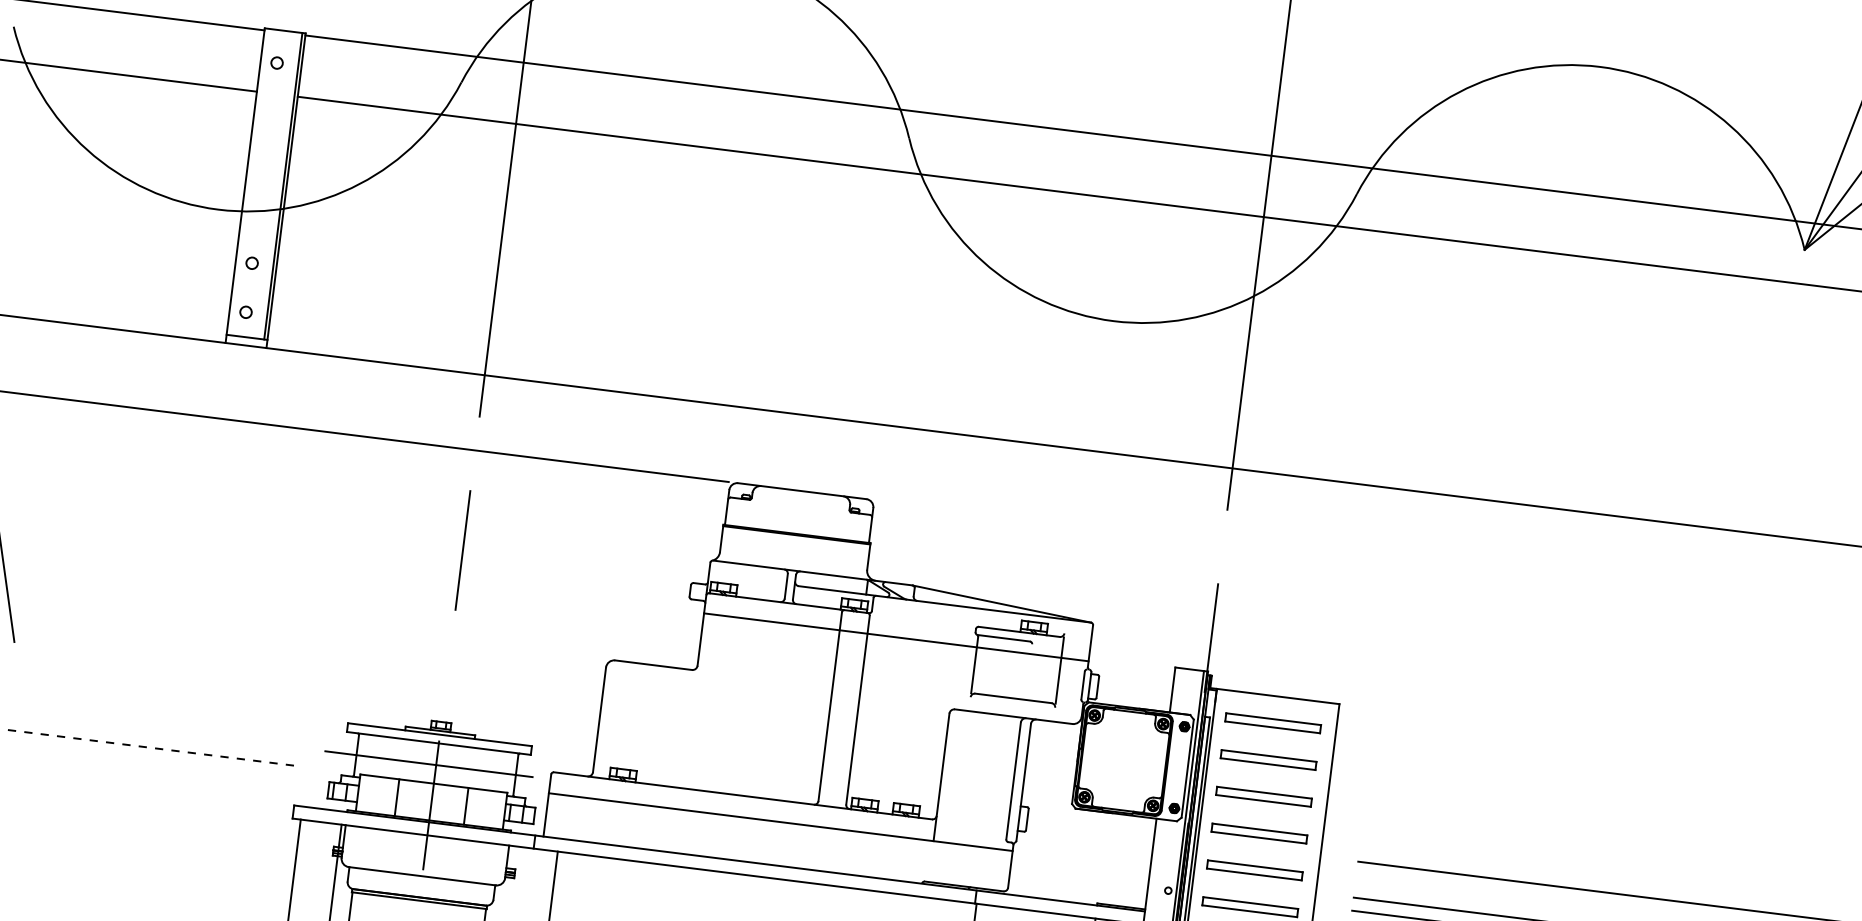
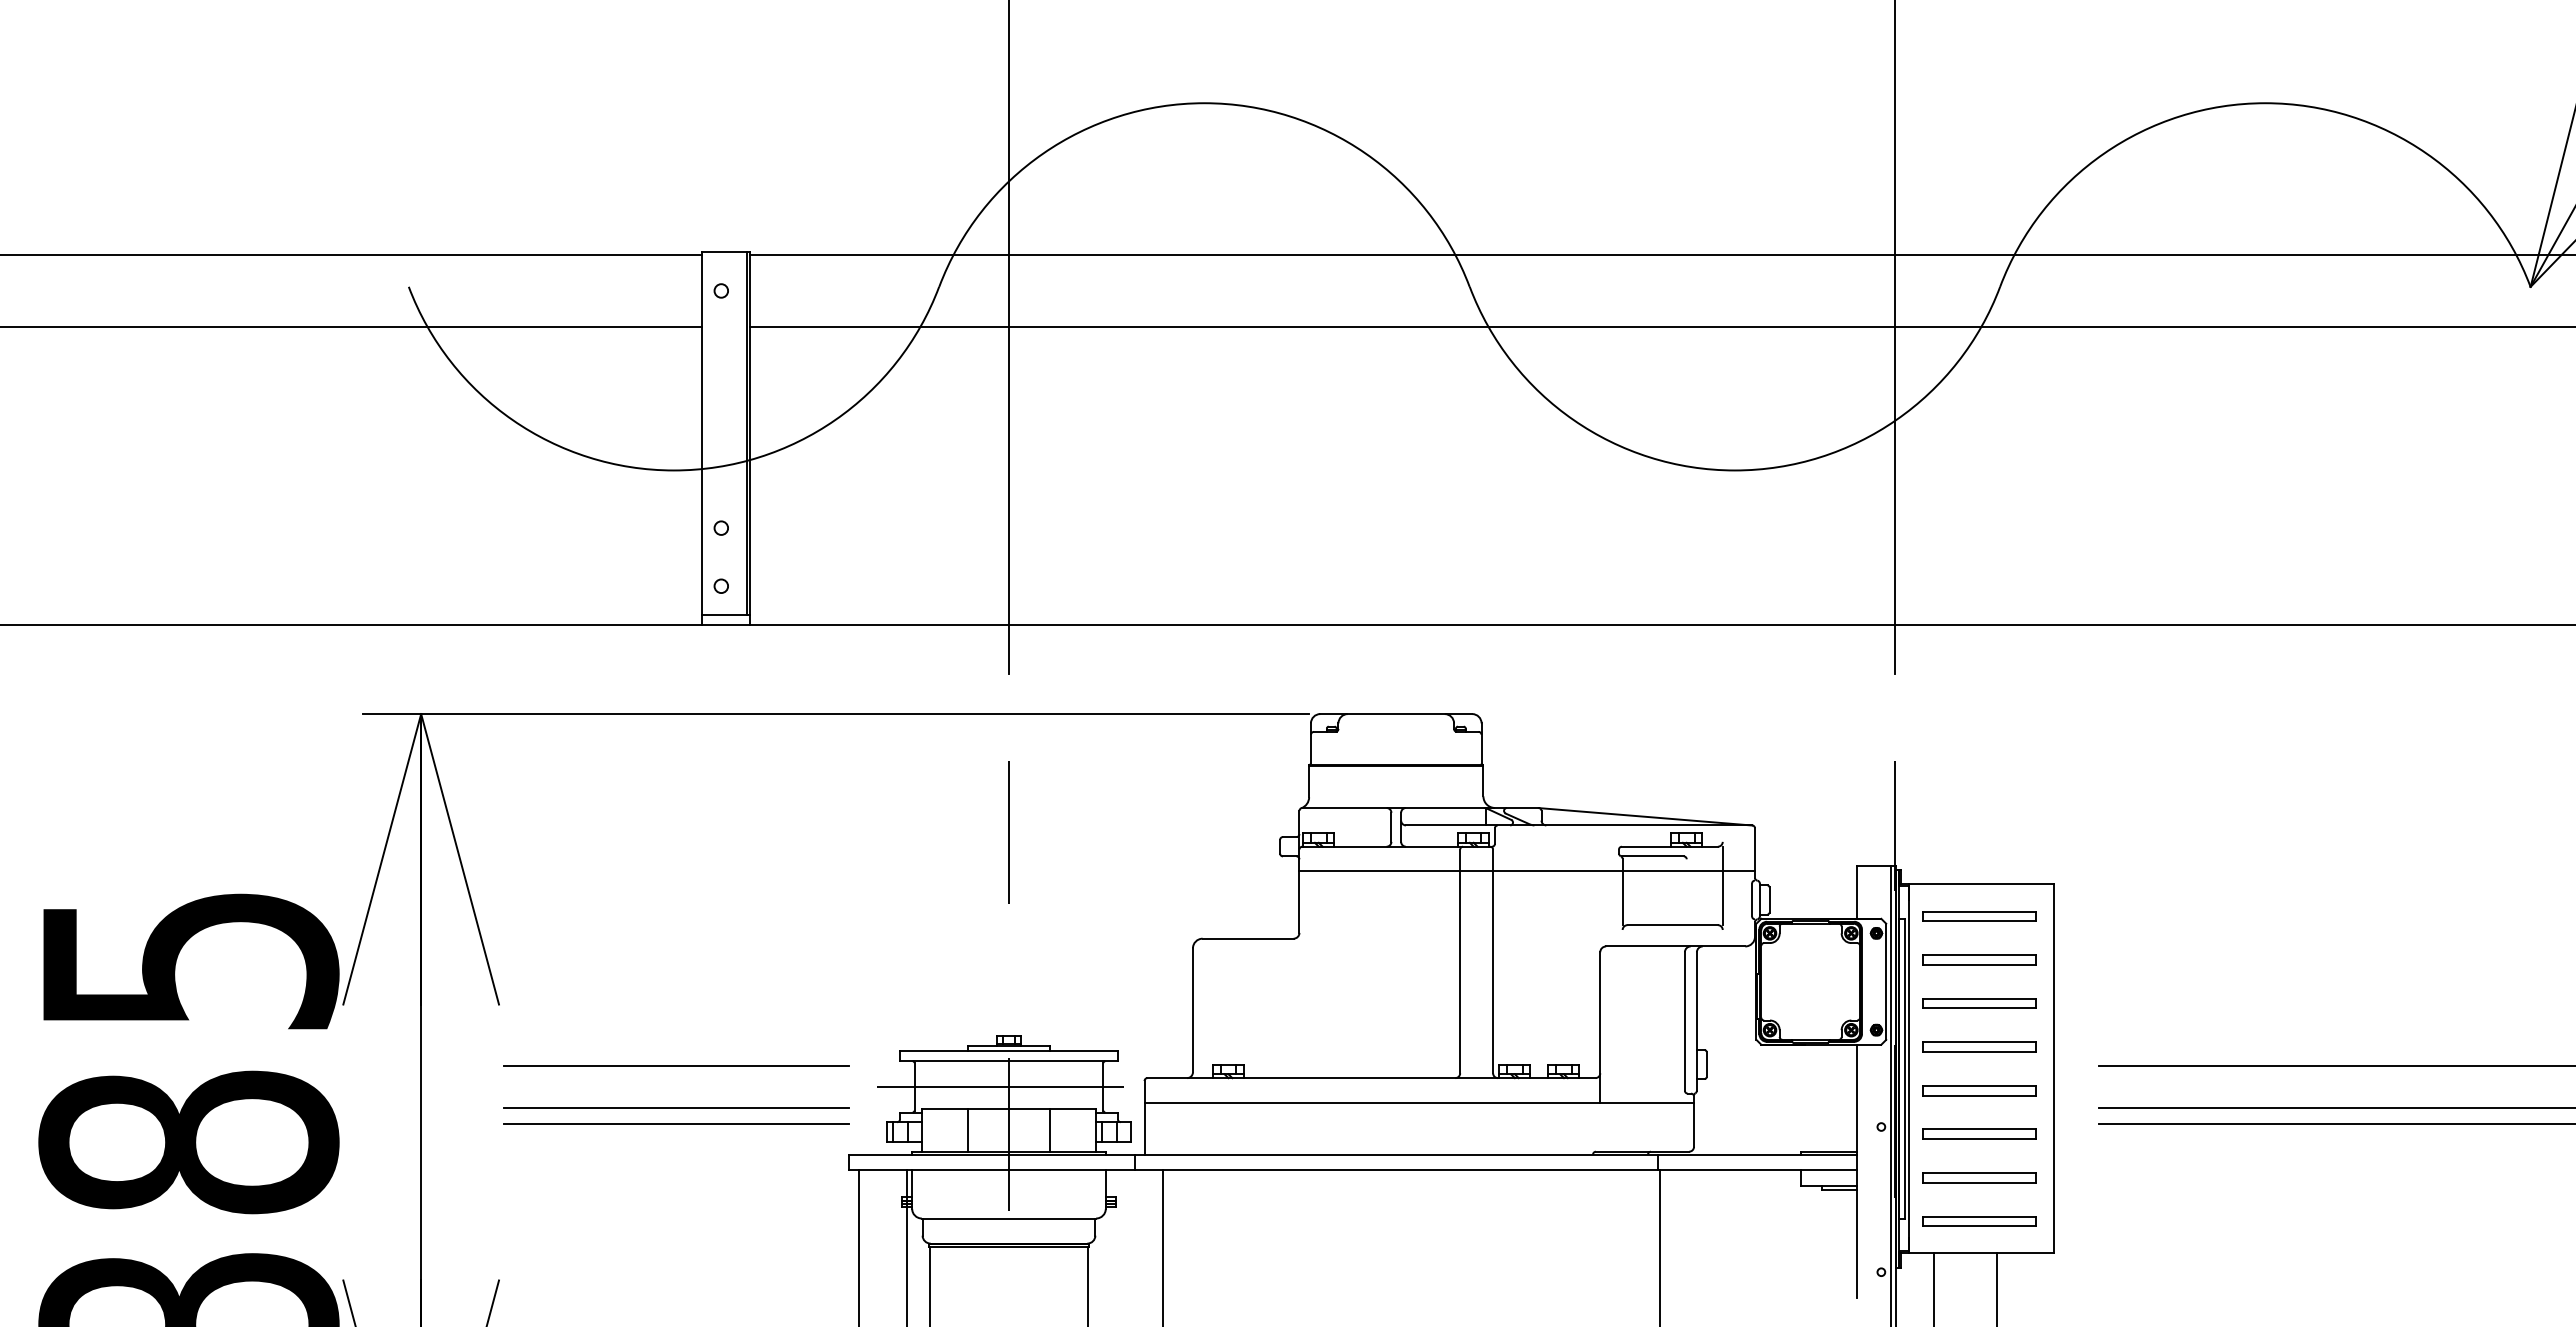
line: (157, 712) -> (676, 1065), added
line: (154, 748) -> (677, 1108), dashed -> solid
line: (151, 761) -> (676, 1123), added

